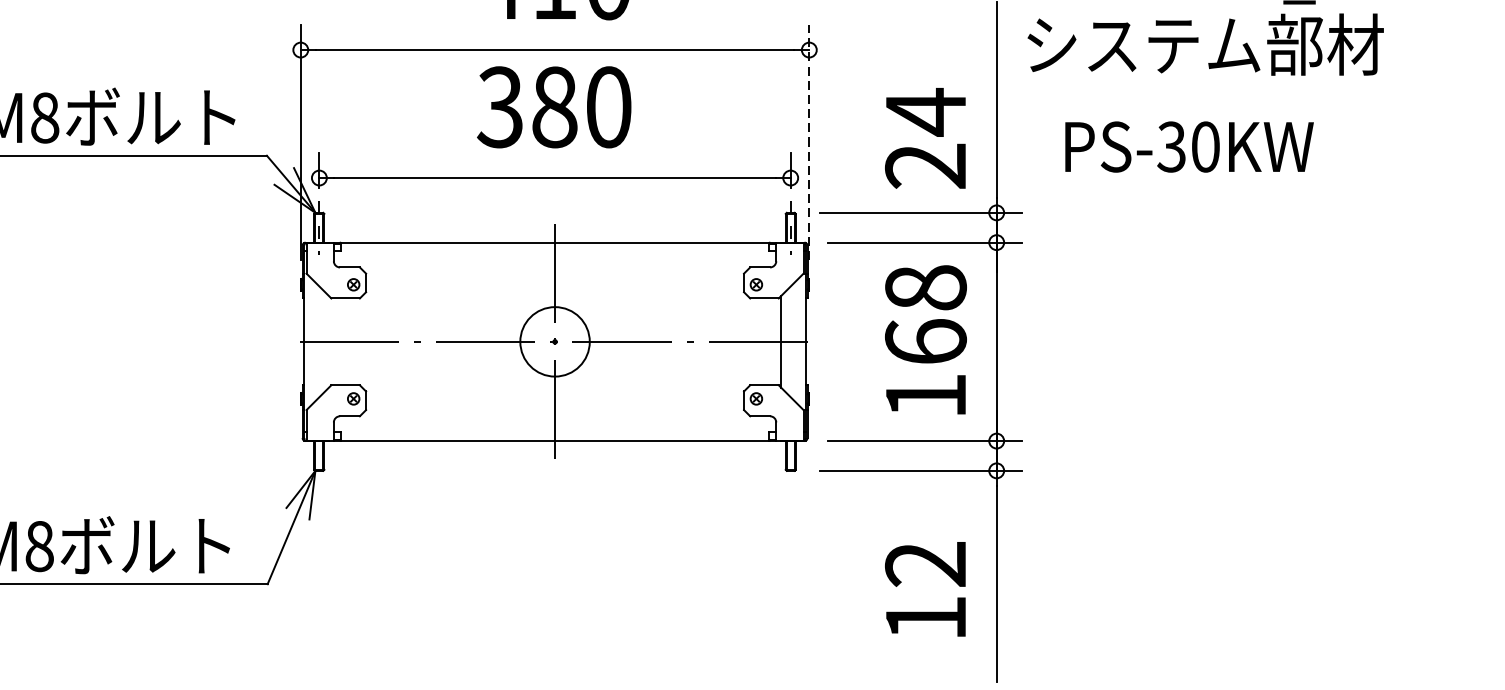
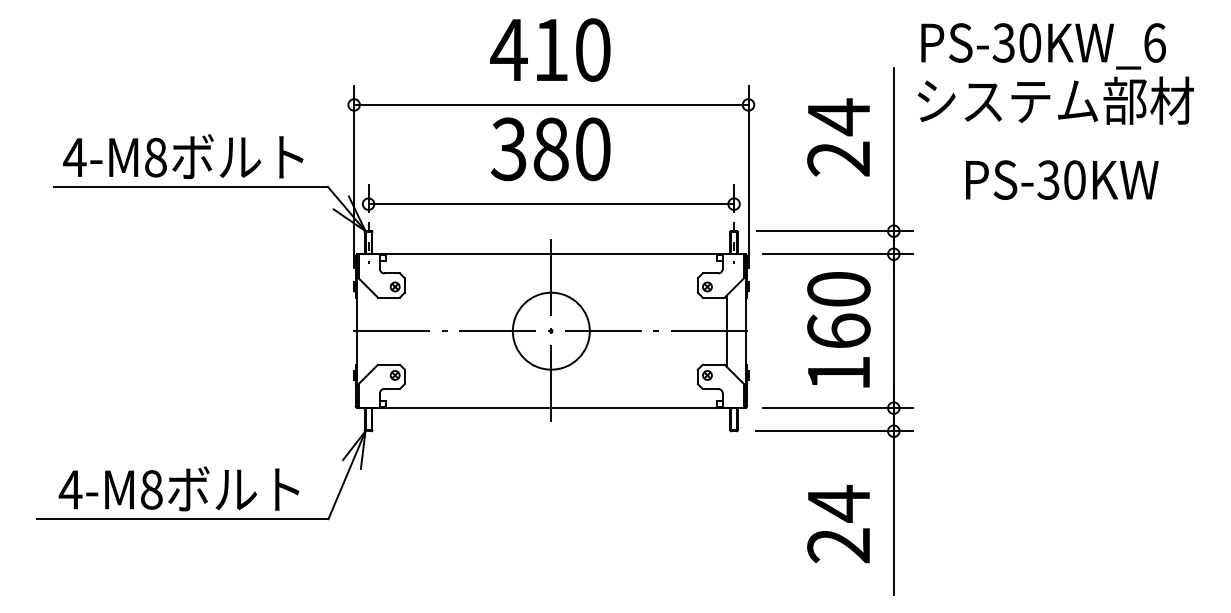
text: (925, 138) -> (838, 137), moved
line: (809, 142) -> (748, 176), dashed -> solid
text: (1189, 146) -> (1062, 179), moved
text: (925, 286) -> (838, 288), 168 -> 160
circle: (553, 340) -> (550, 330), size x1.43
text: (925, 591) -> (838, 524), 12 -> 24

